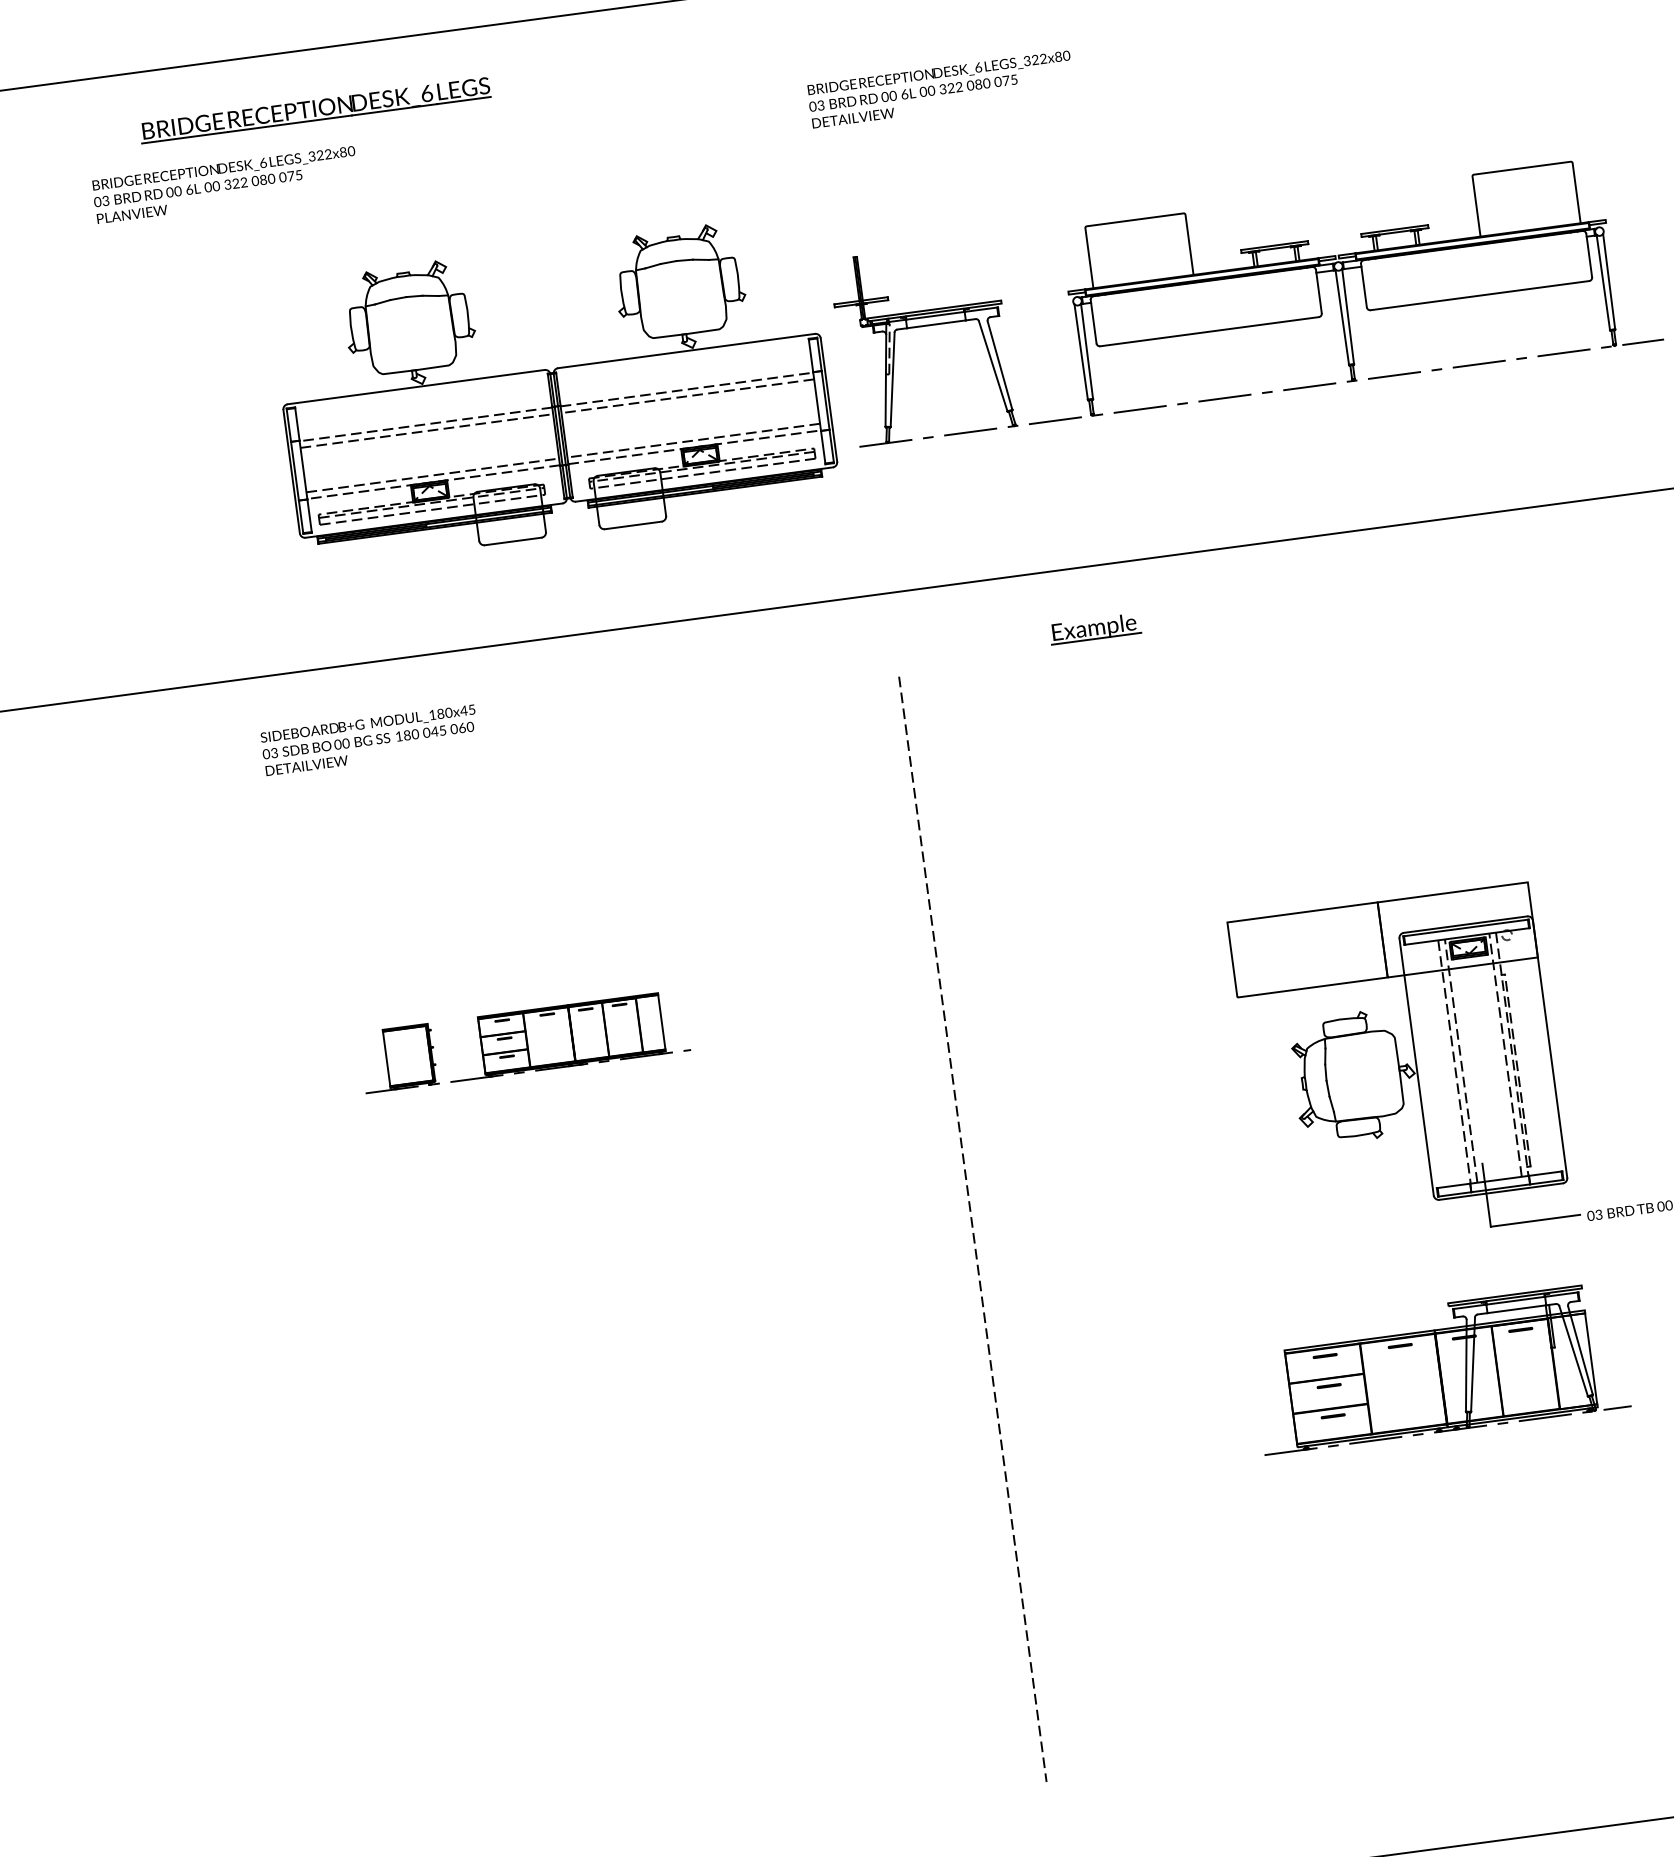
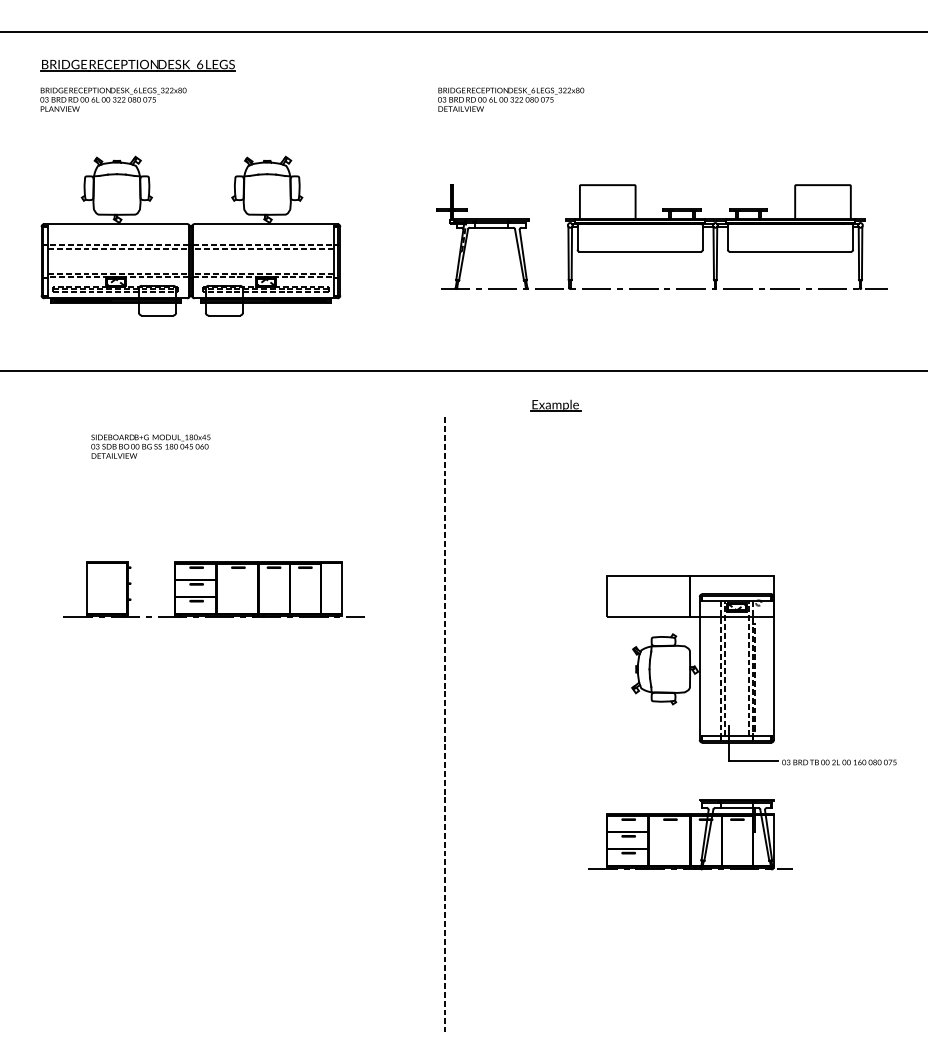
part: (314, 110) -> (137, 65), moved
part: (553, 389) -> (190, 235), moved
text: (369, 740) -> (150, 446), moved
part: (523, 1041) -> (213, 589), size x1.67

